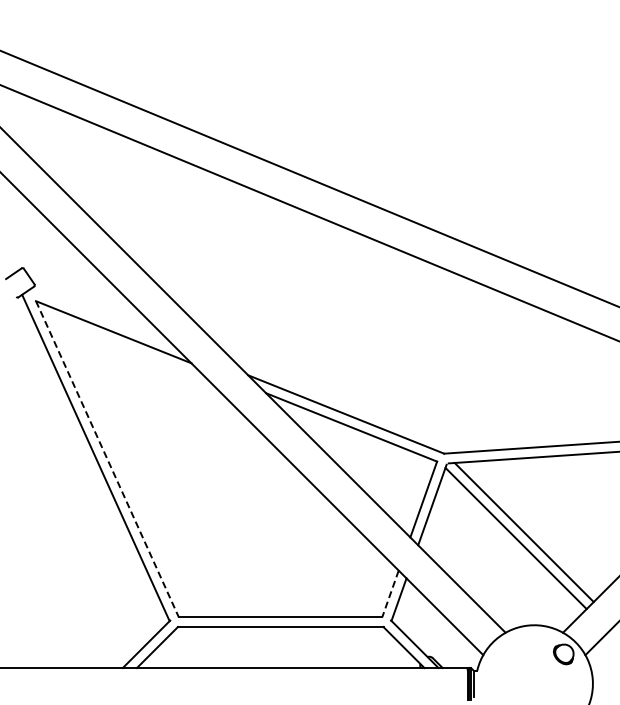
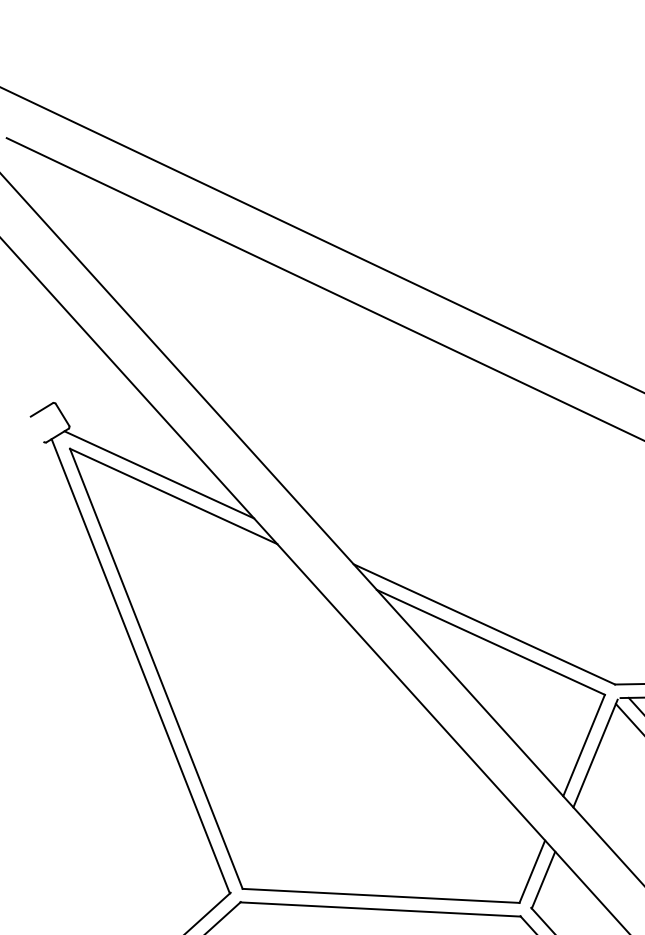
line: (102, 316) -> (159, 474), added
line: (107, 459) -> (156, 669), dashed -> solid
line: (390, 593) -> (532, 871), dashed -> solid

